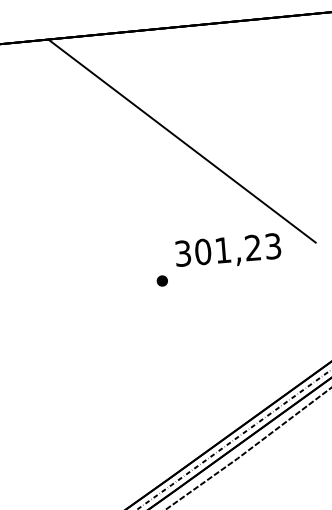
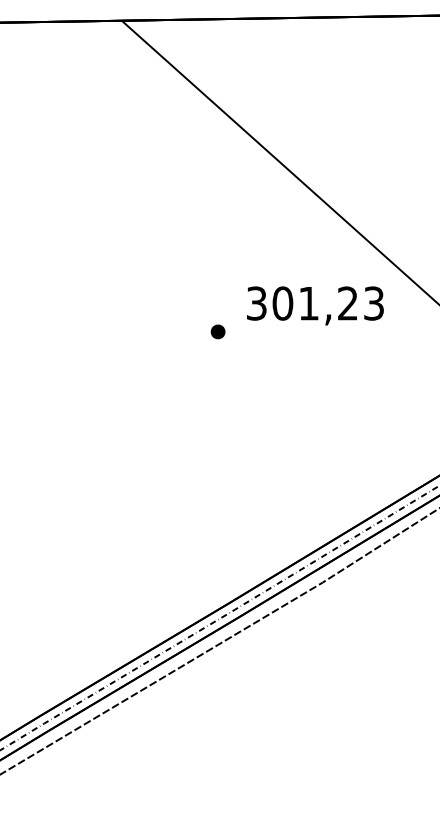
text: (228, 251) -> (315, 305), moved
part: (161, 280) -> (217, 331), moved

